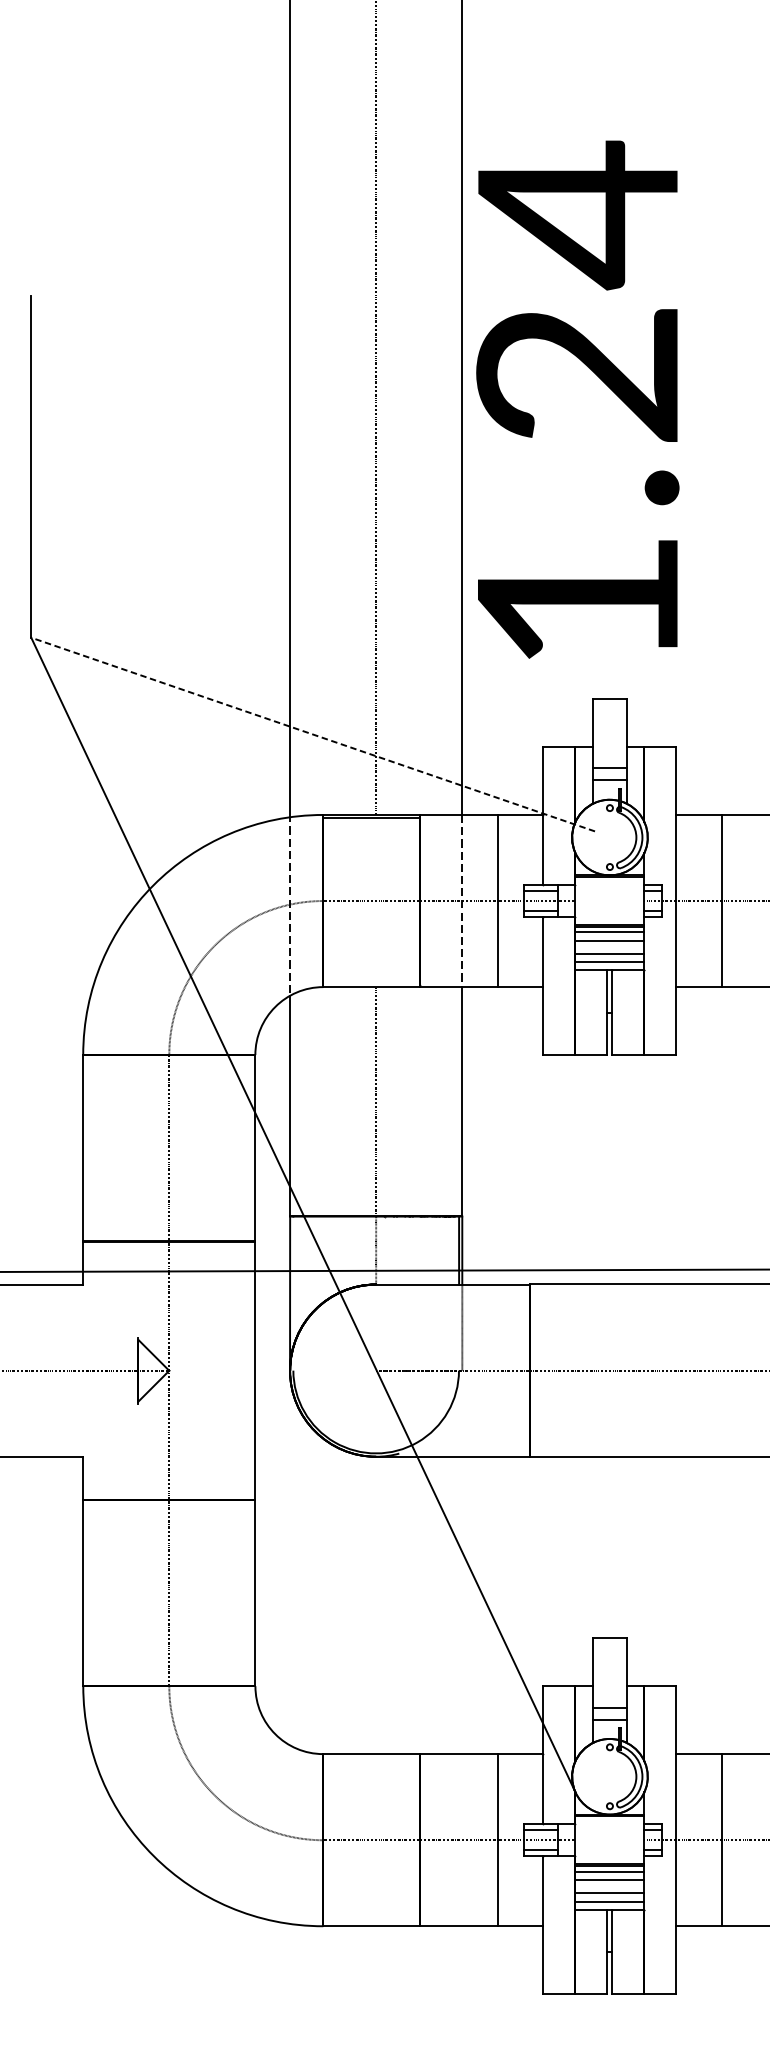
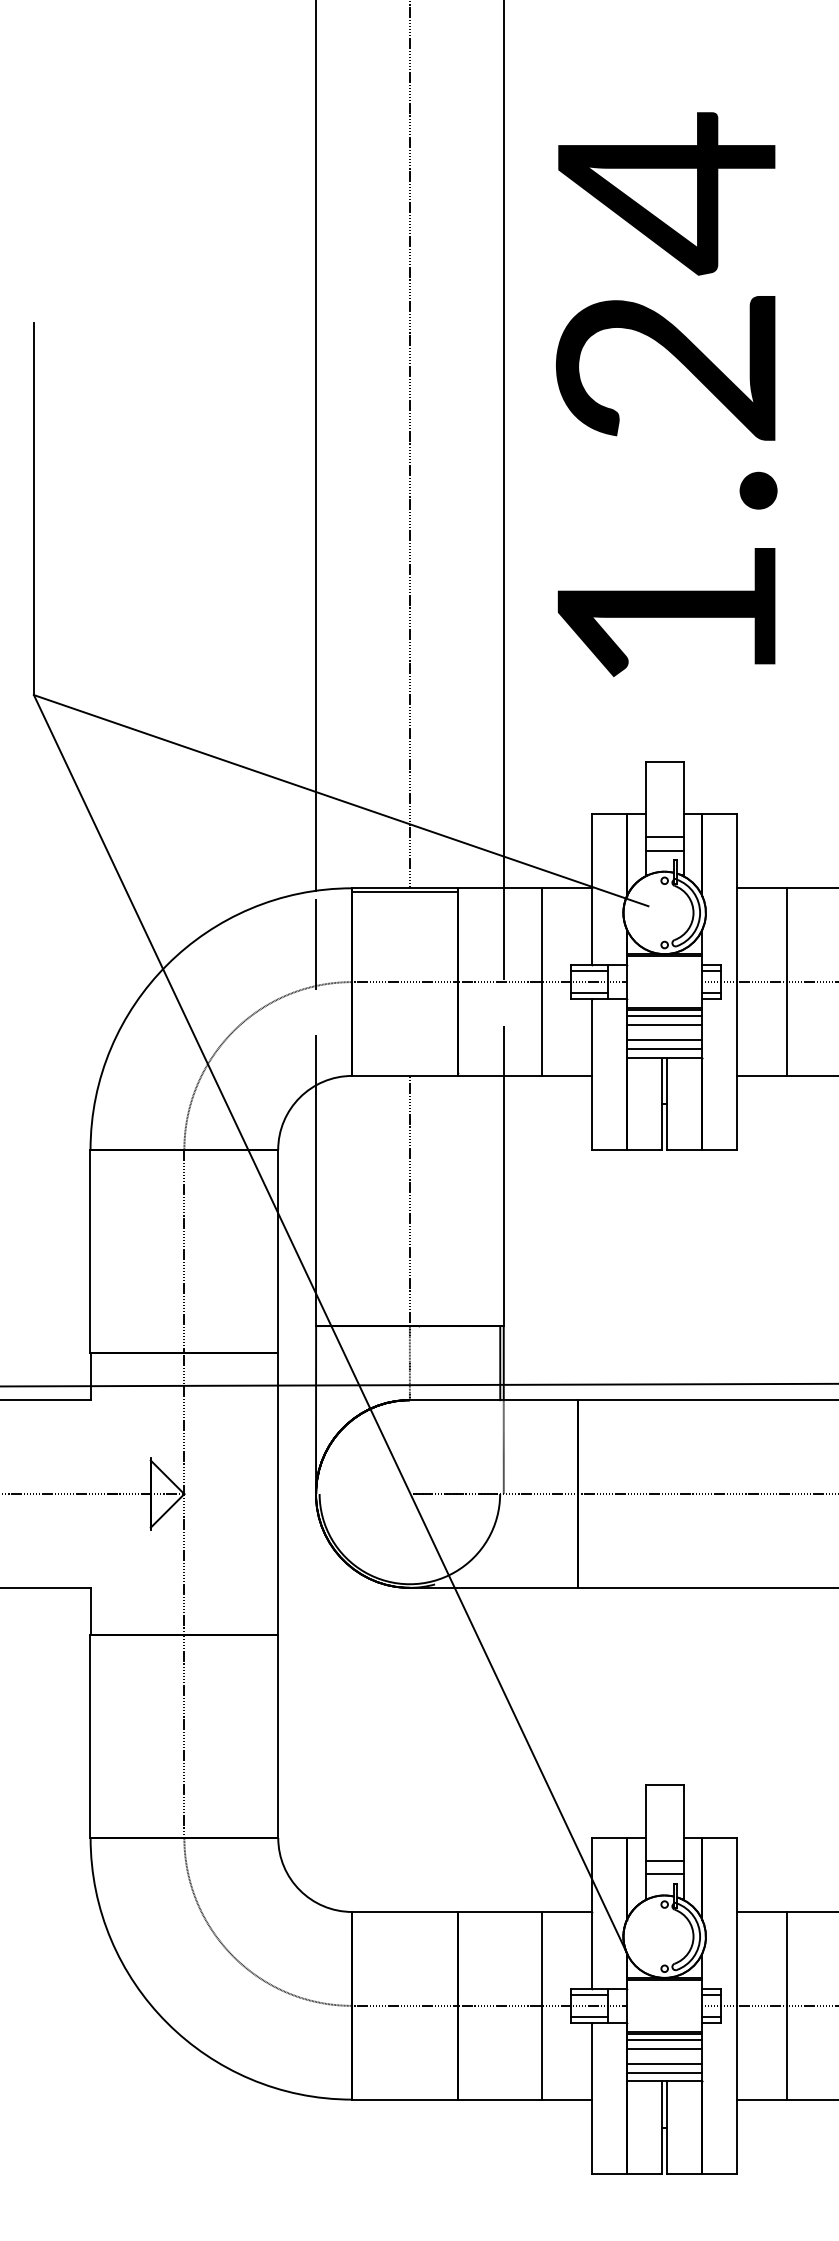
text: (577, 399) -> (666, 394), moved
line: (313, 734) -> (341, 800), dashed -> solid

